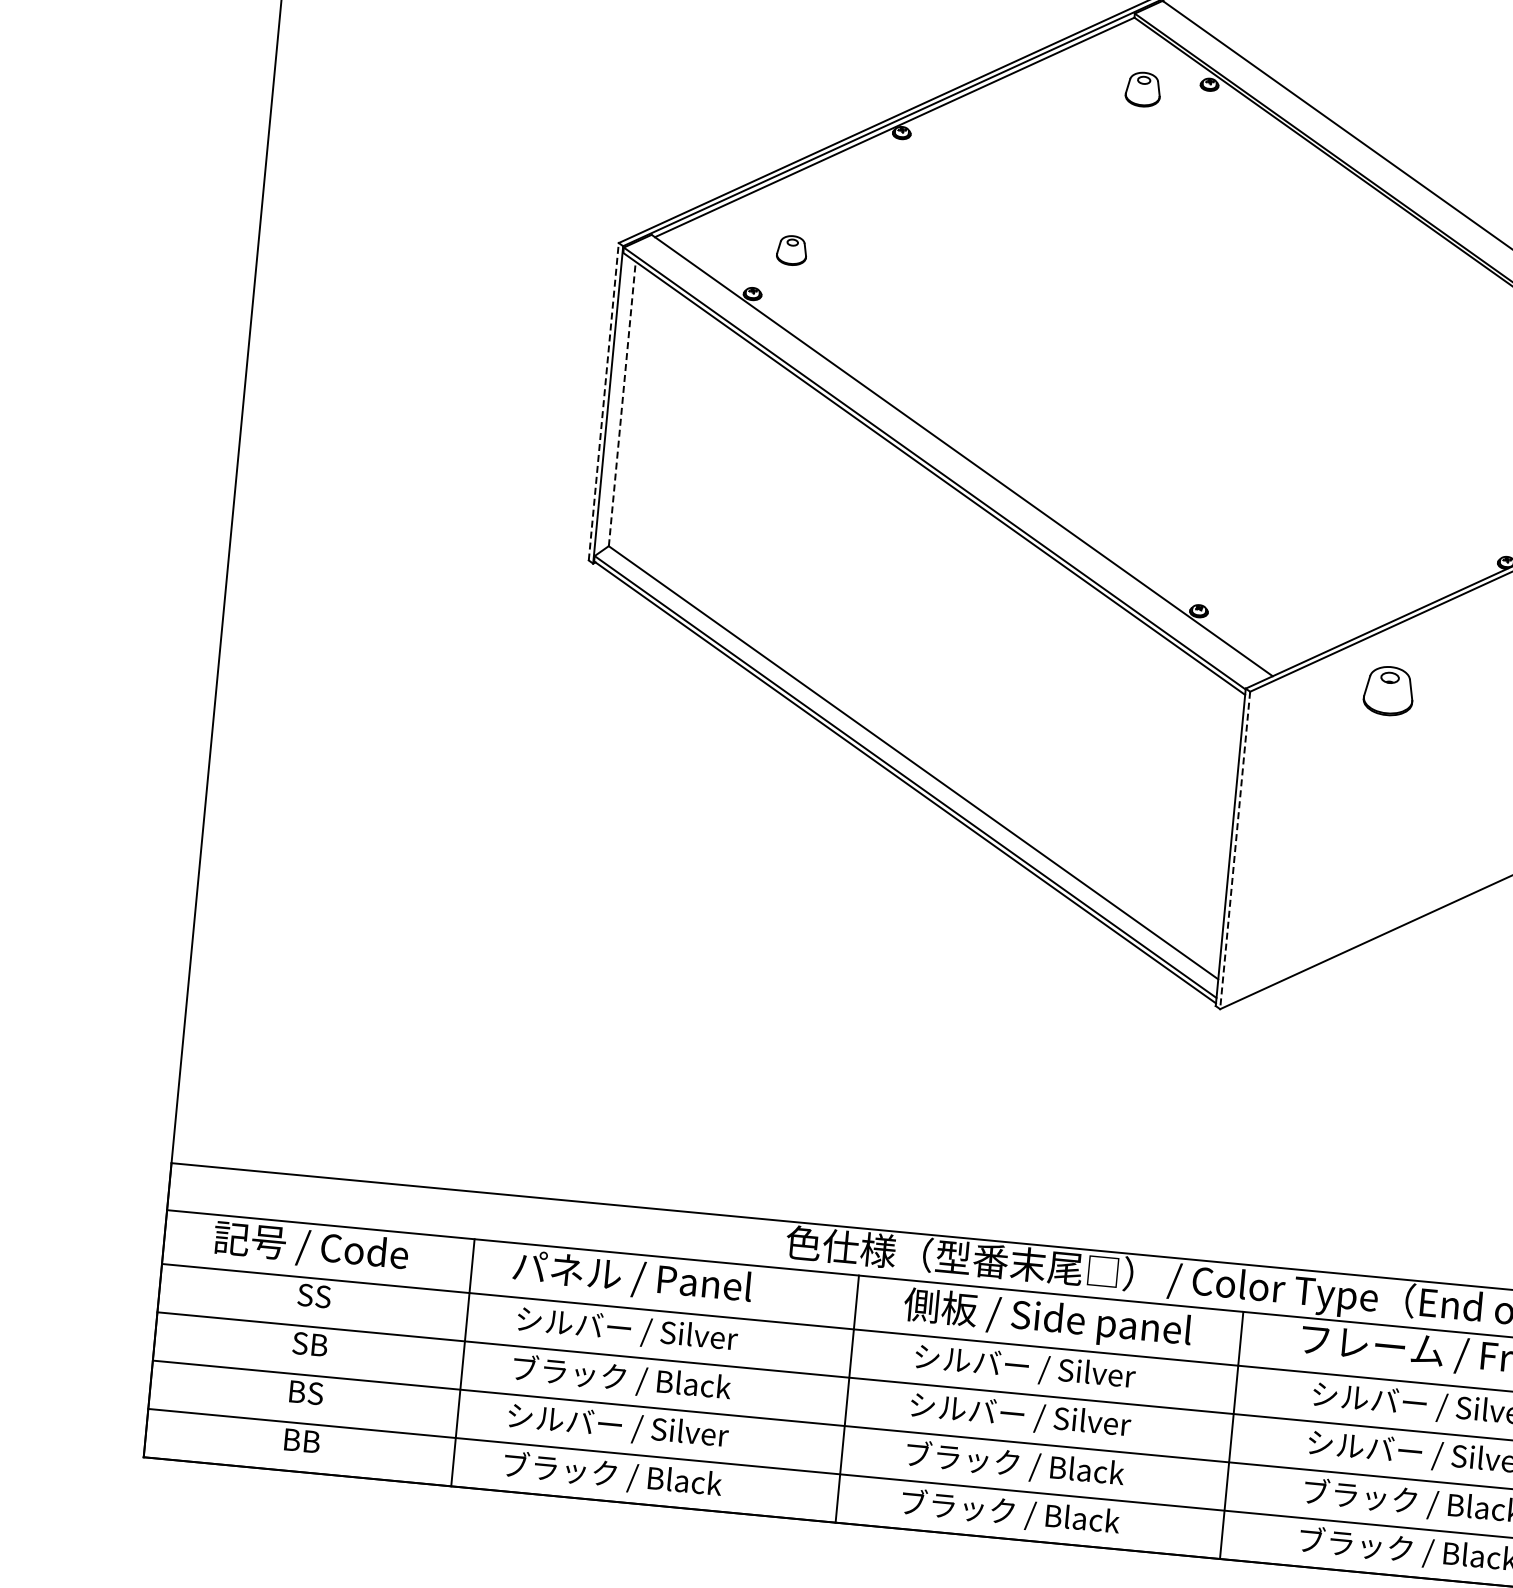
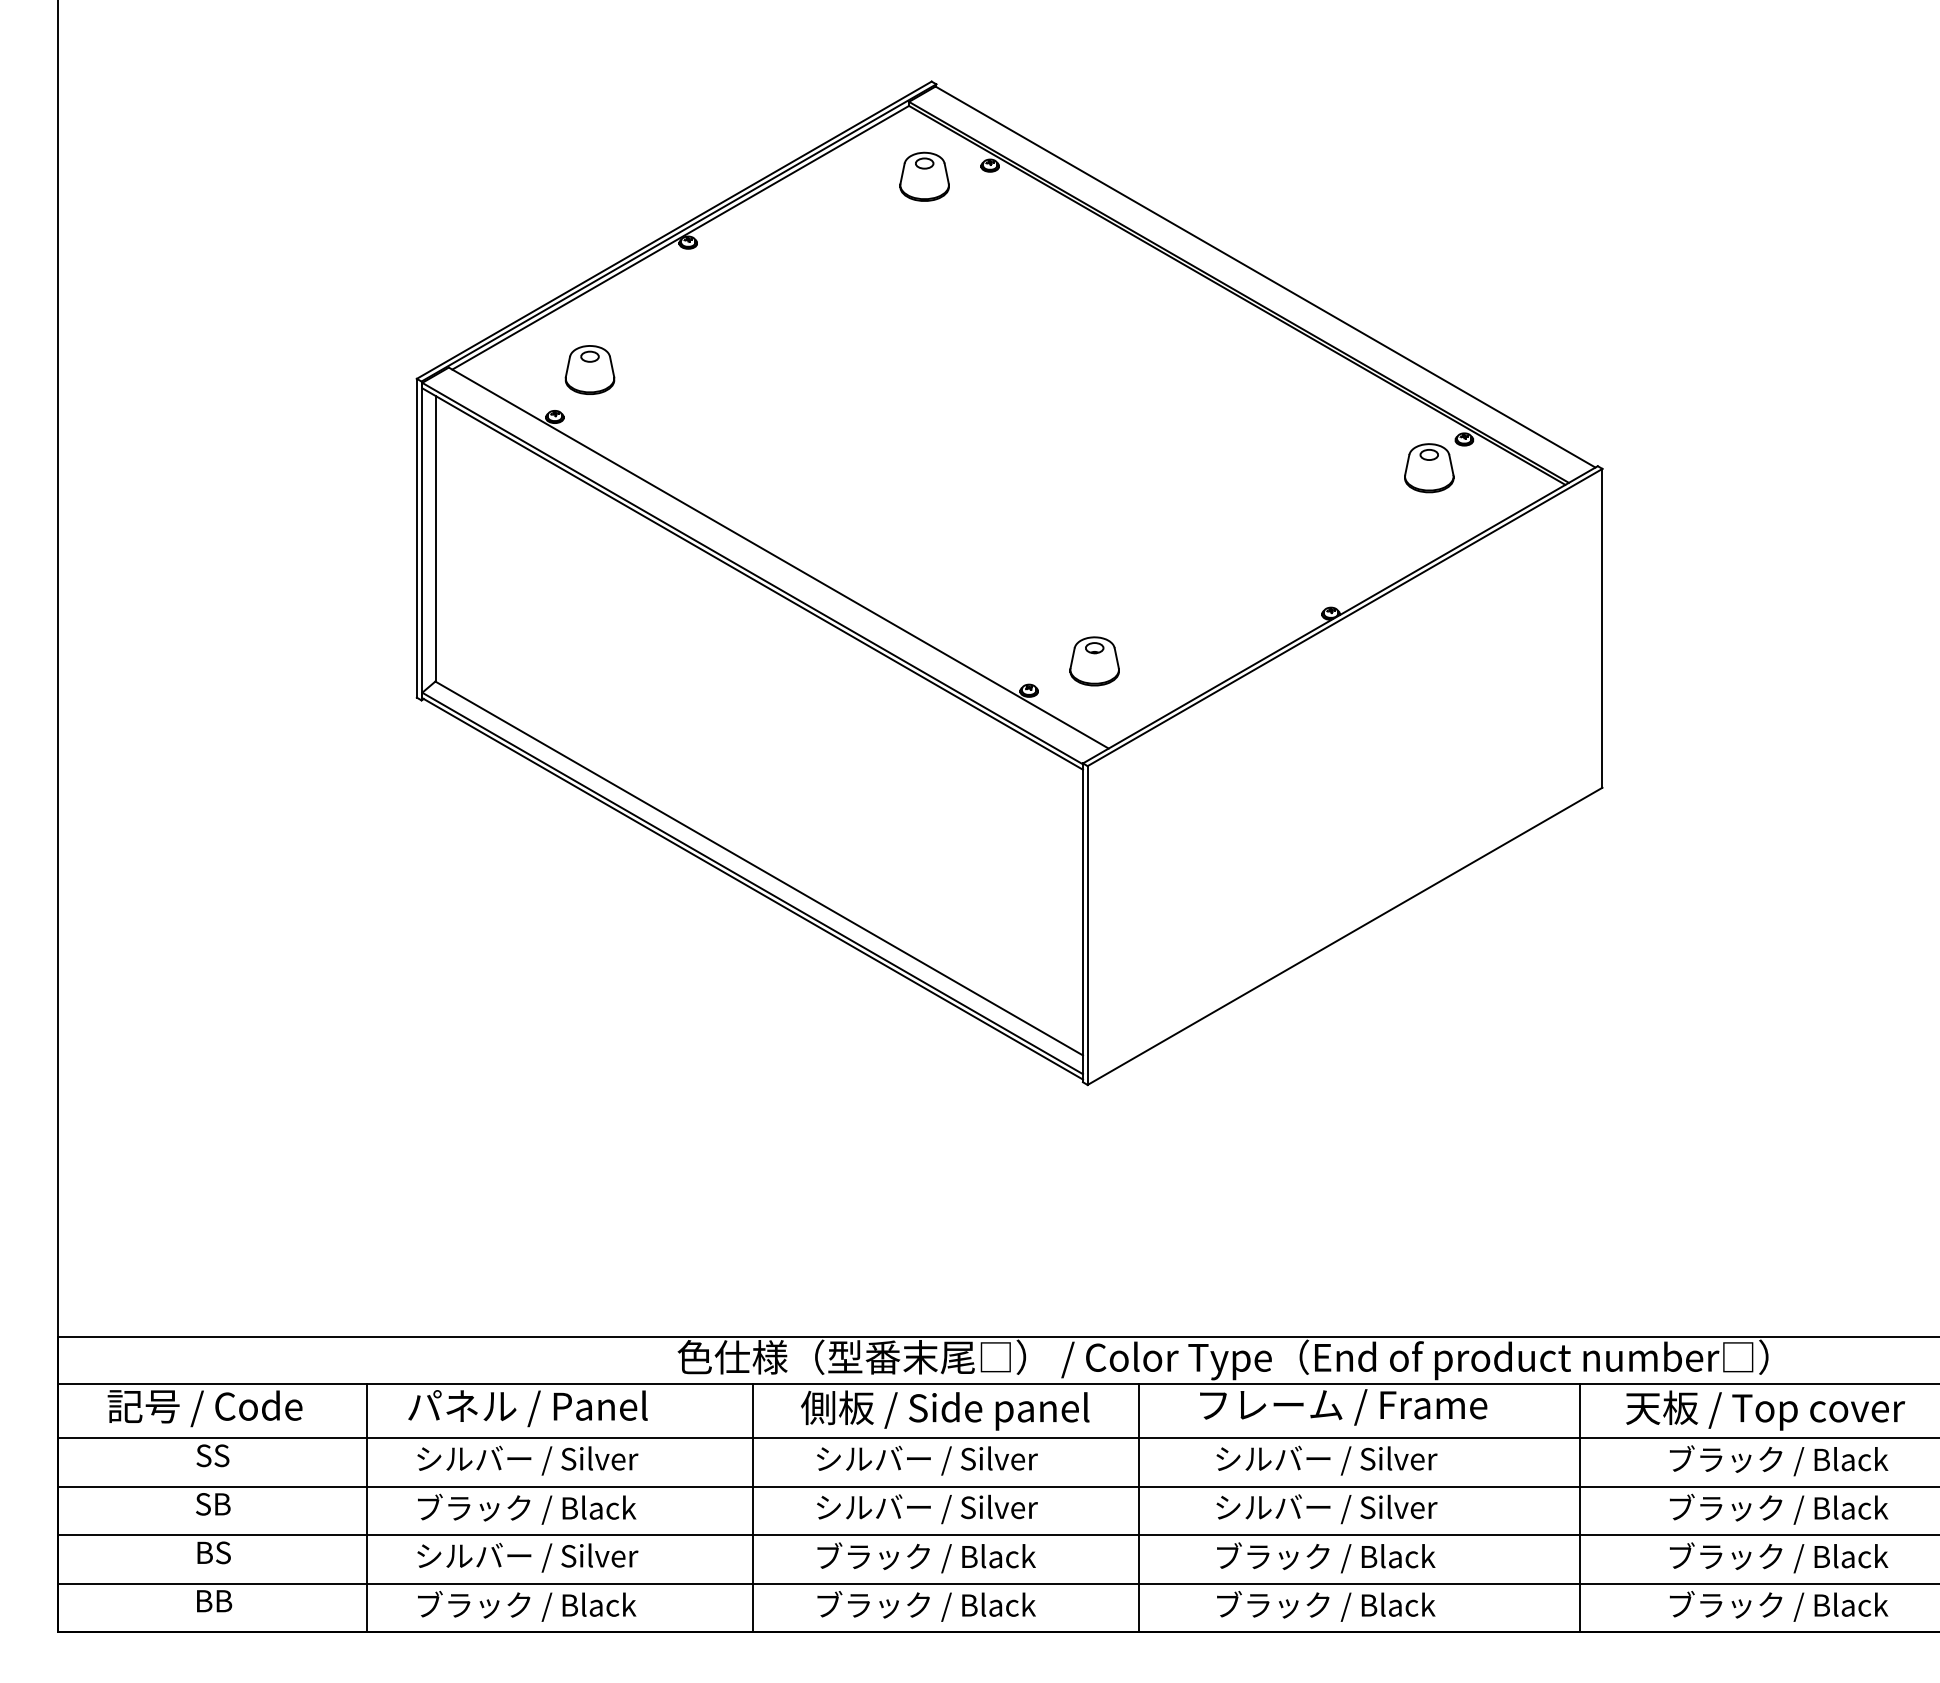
part: (1143, 89) -> (924, 176), size x1.43
part: (791, 250) -> (589, 369), size x1.67
line: (603, 400) -> (416, 537), dashed -> solid
line: (622, 403) -> (435, 538), dashed -> solid
part: (1388, 691) -> (1094, 661), moved
line: (1234, 851) -> (1087, 926), dashed -> solid

